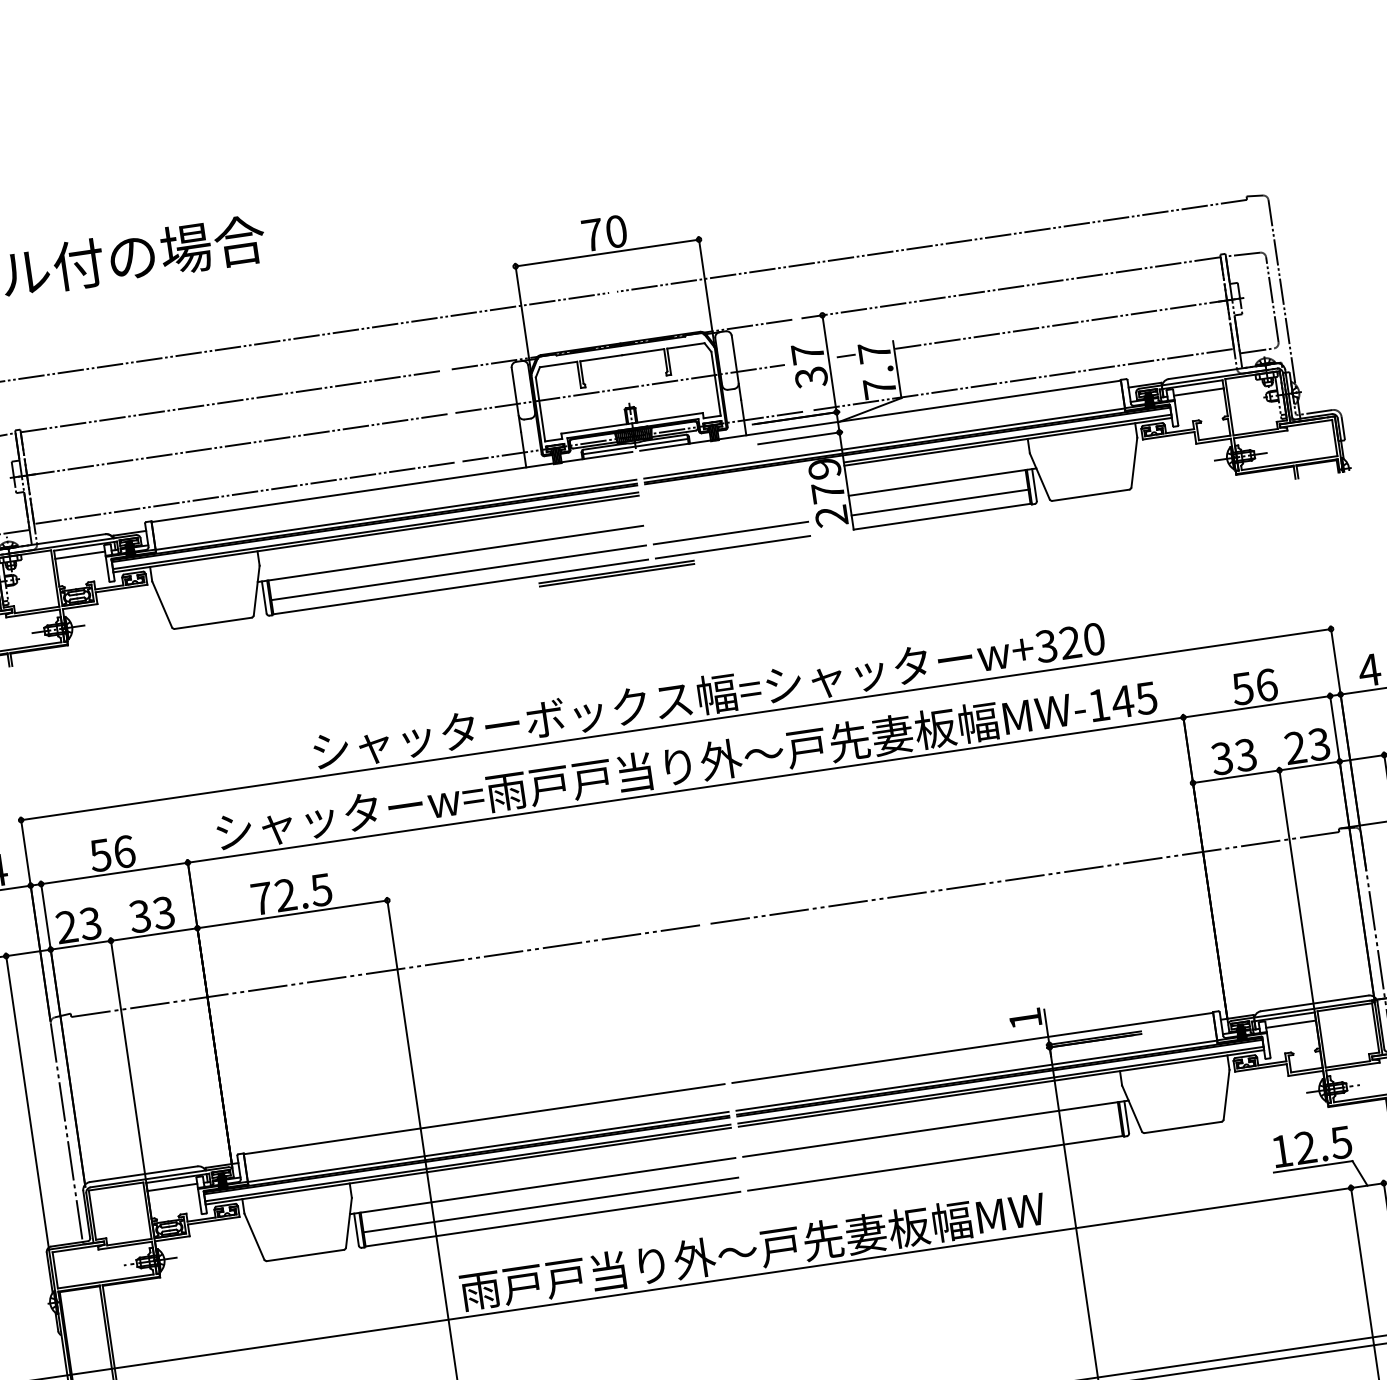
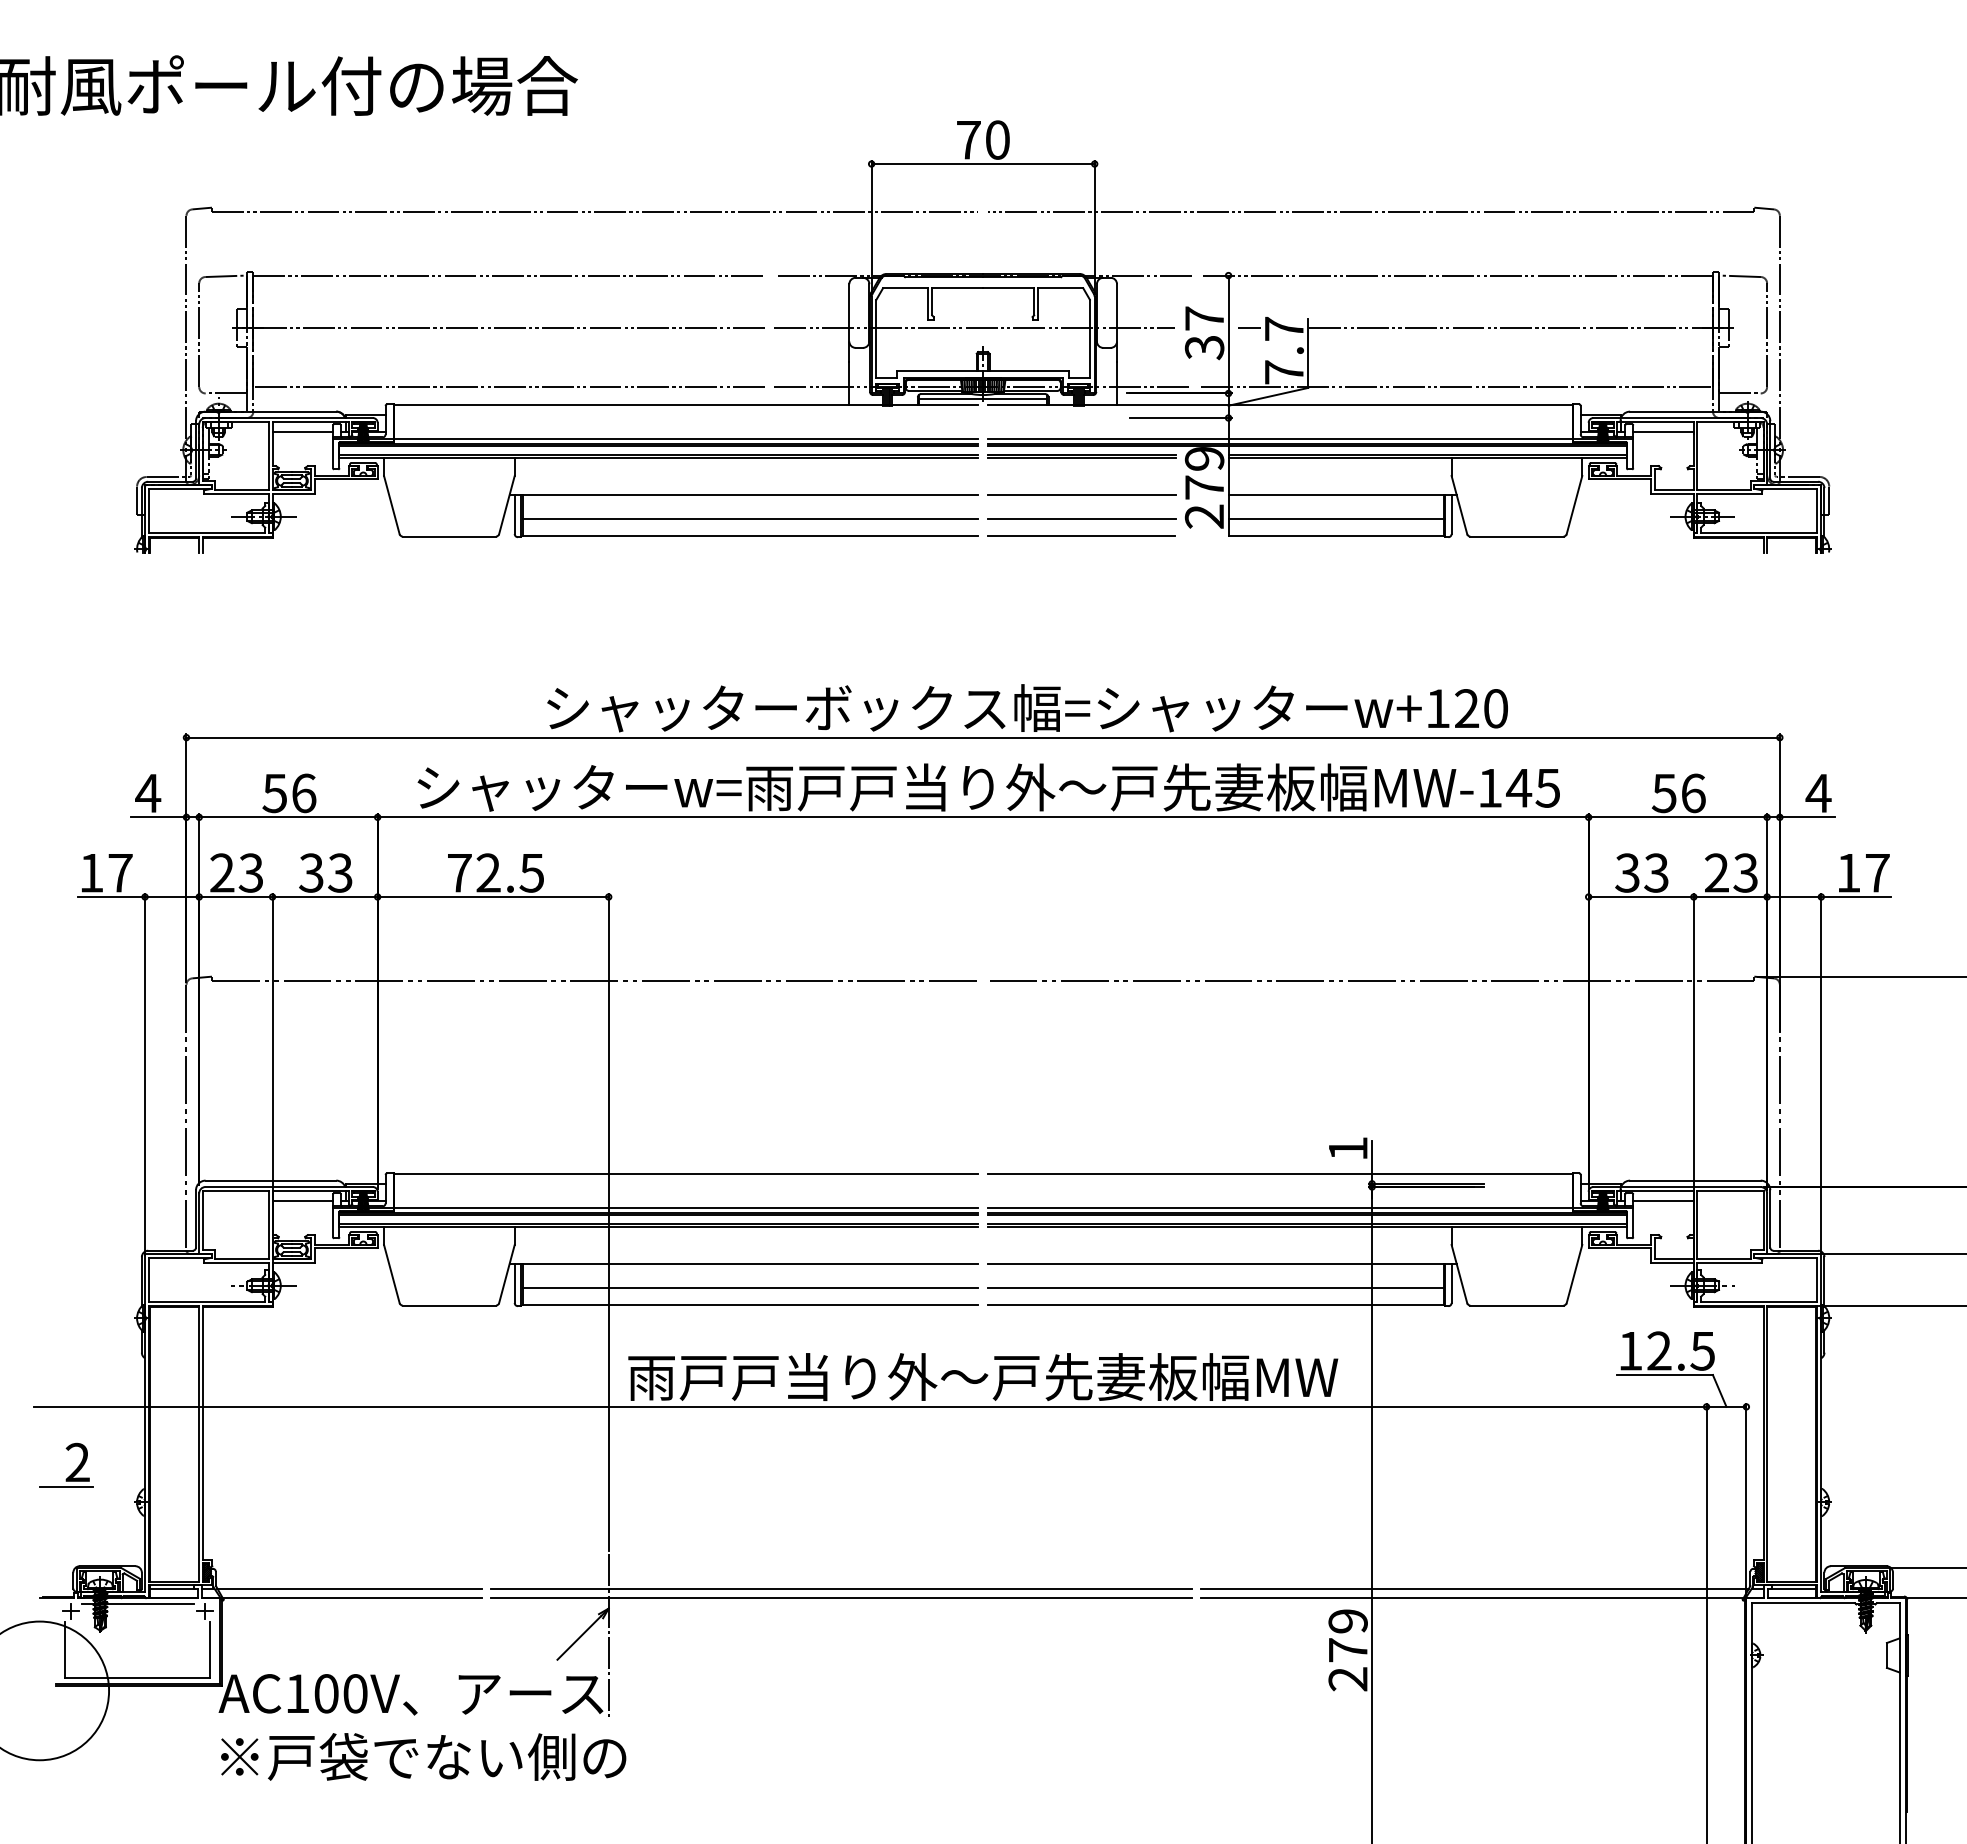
line: (727, 512) -> (1081, 494), added
line: (616, 572) -> (1081, 455), moved
text: (1046, 646) -> (1437, 708), w+320 -> w+120
line: (933, 1149) -> (1215, 1288), added

